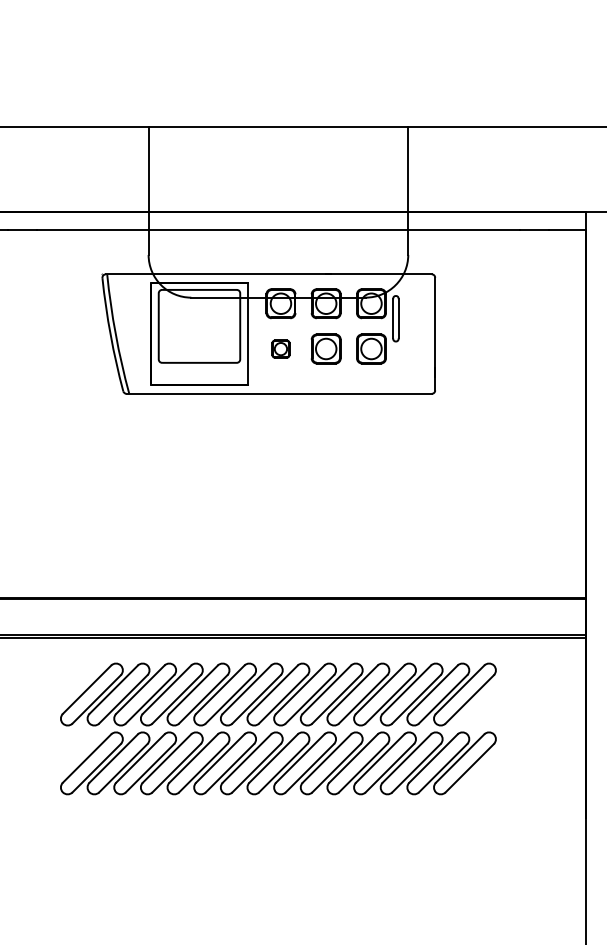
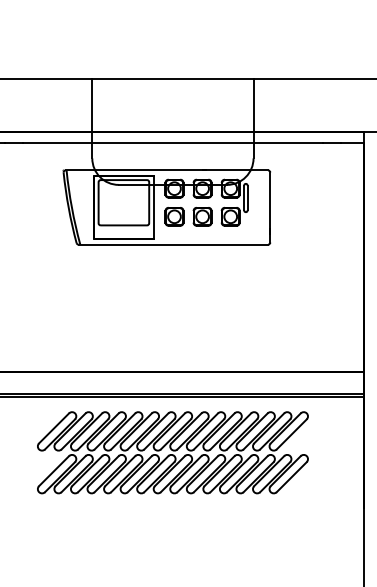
part: (280, 348) -> (174, 216), size x1.67

